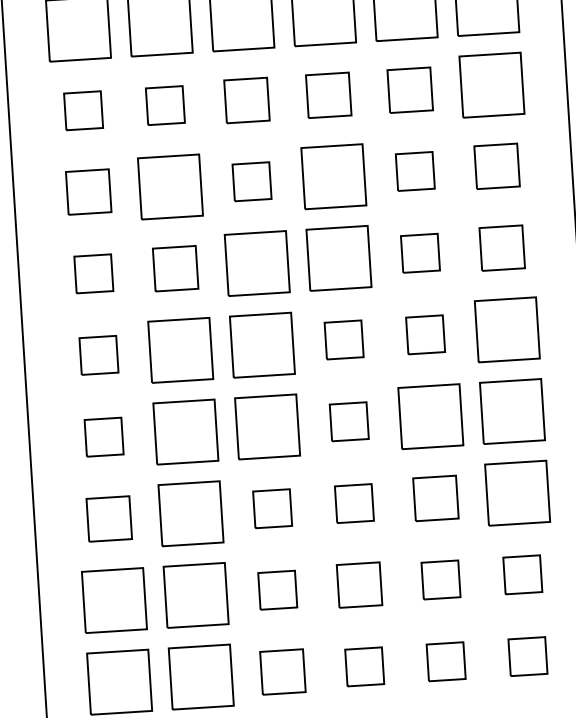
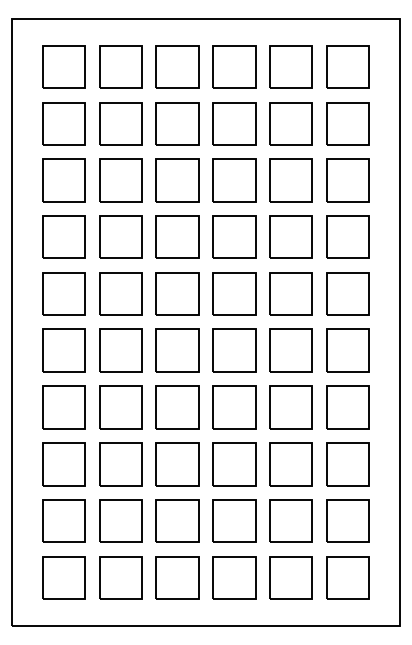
part: (409, 90) -> (290, 180), size x1.43
part: (328, 95) -> (234, 180), size x1.43
part: (246, 100) -> (177, 180), size x1.43
part: (164, 105) -> (120, 180), size x1.67
part: (82, 110) -> (63, 180), size x1.67
part: (496, 165) -> (347, 236), size x1.43
part: (414, 170) -> (290, 236), size x1.67
part: (251, 180) -> (177, 236), size x1.67
part: (87, 191) -> (63, 236), size x1.43
part: (501, 247) -> (347, 293), size x1.43
part: (419, 252) -> (290, 293), size x1.67
part: (175, 268) -> (120, 293), size x1.43
part: (93, 273) -> (63, 293), size x1.67
part: (424, 334) -> (290, 350), size x1.67
part: (344, 339) -> (234, 350), size x1.67
part: (98, 355) -> (63, 350), size x1.67
part: (349, 421) -> (234, 407), size x1.67
part: (103, 437) -> (63, 407), size x1.67
part: (435, 498) -> (290, 464), size x1.43
part: (354, 503) -> (234, 464), size x1.67
part: (272, 508) -> (177, 464), size x1.67
part: (108, 519) -> (63, 464), size x1.43
part: (522, 574) -> (347, 520), size x1.67
part: (440, 579) -> (290, 520), size x1.67
part: (359, 584) -> (234, 520), size x1.43
part: (277, 589) -> (177, 520), size x1.67
part: (527, 656) -> (347, 577), size x1.67
part: (445, 661) -> (290, 577), size x1.67
part: (364, 666) -> (234, 577), size x1.67
part: (282, 671) -> (177, 577), size x1.43

